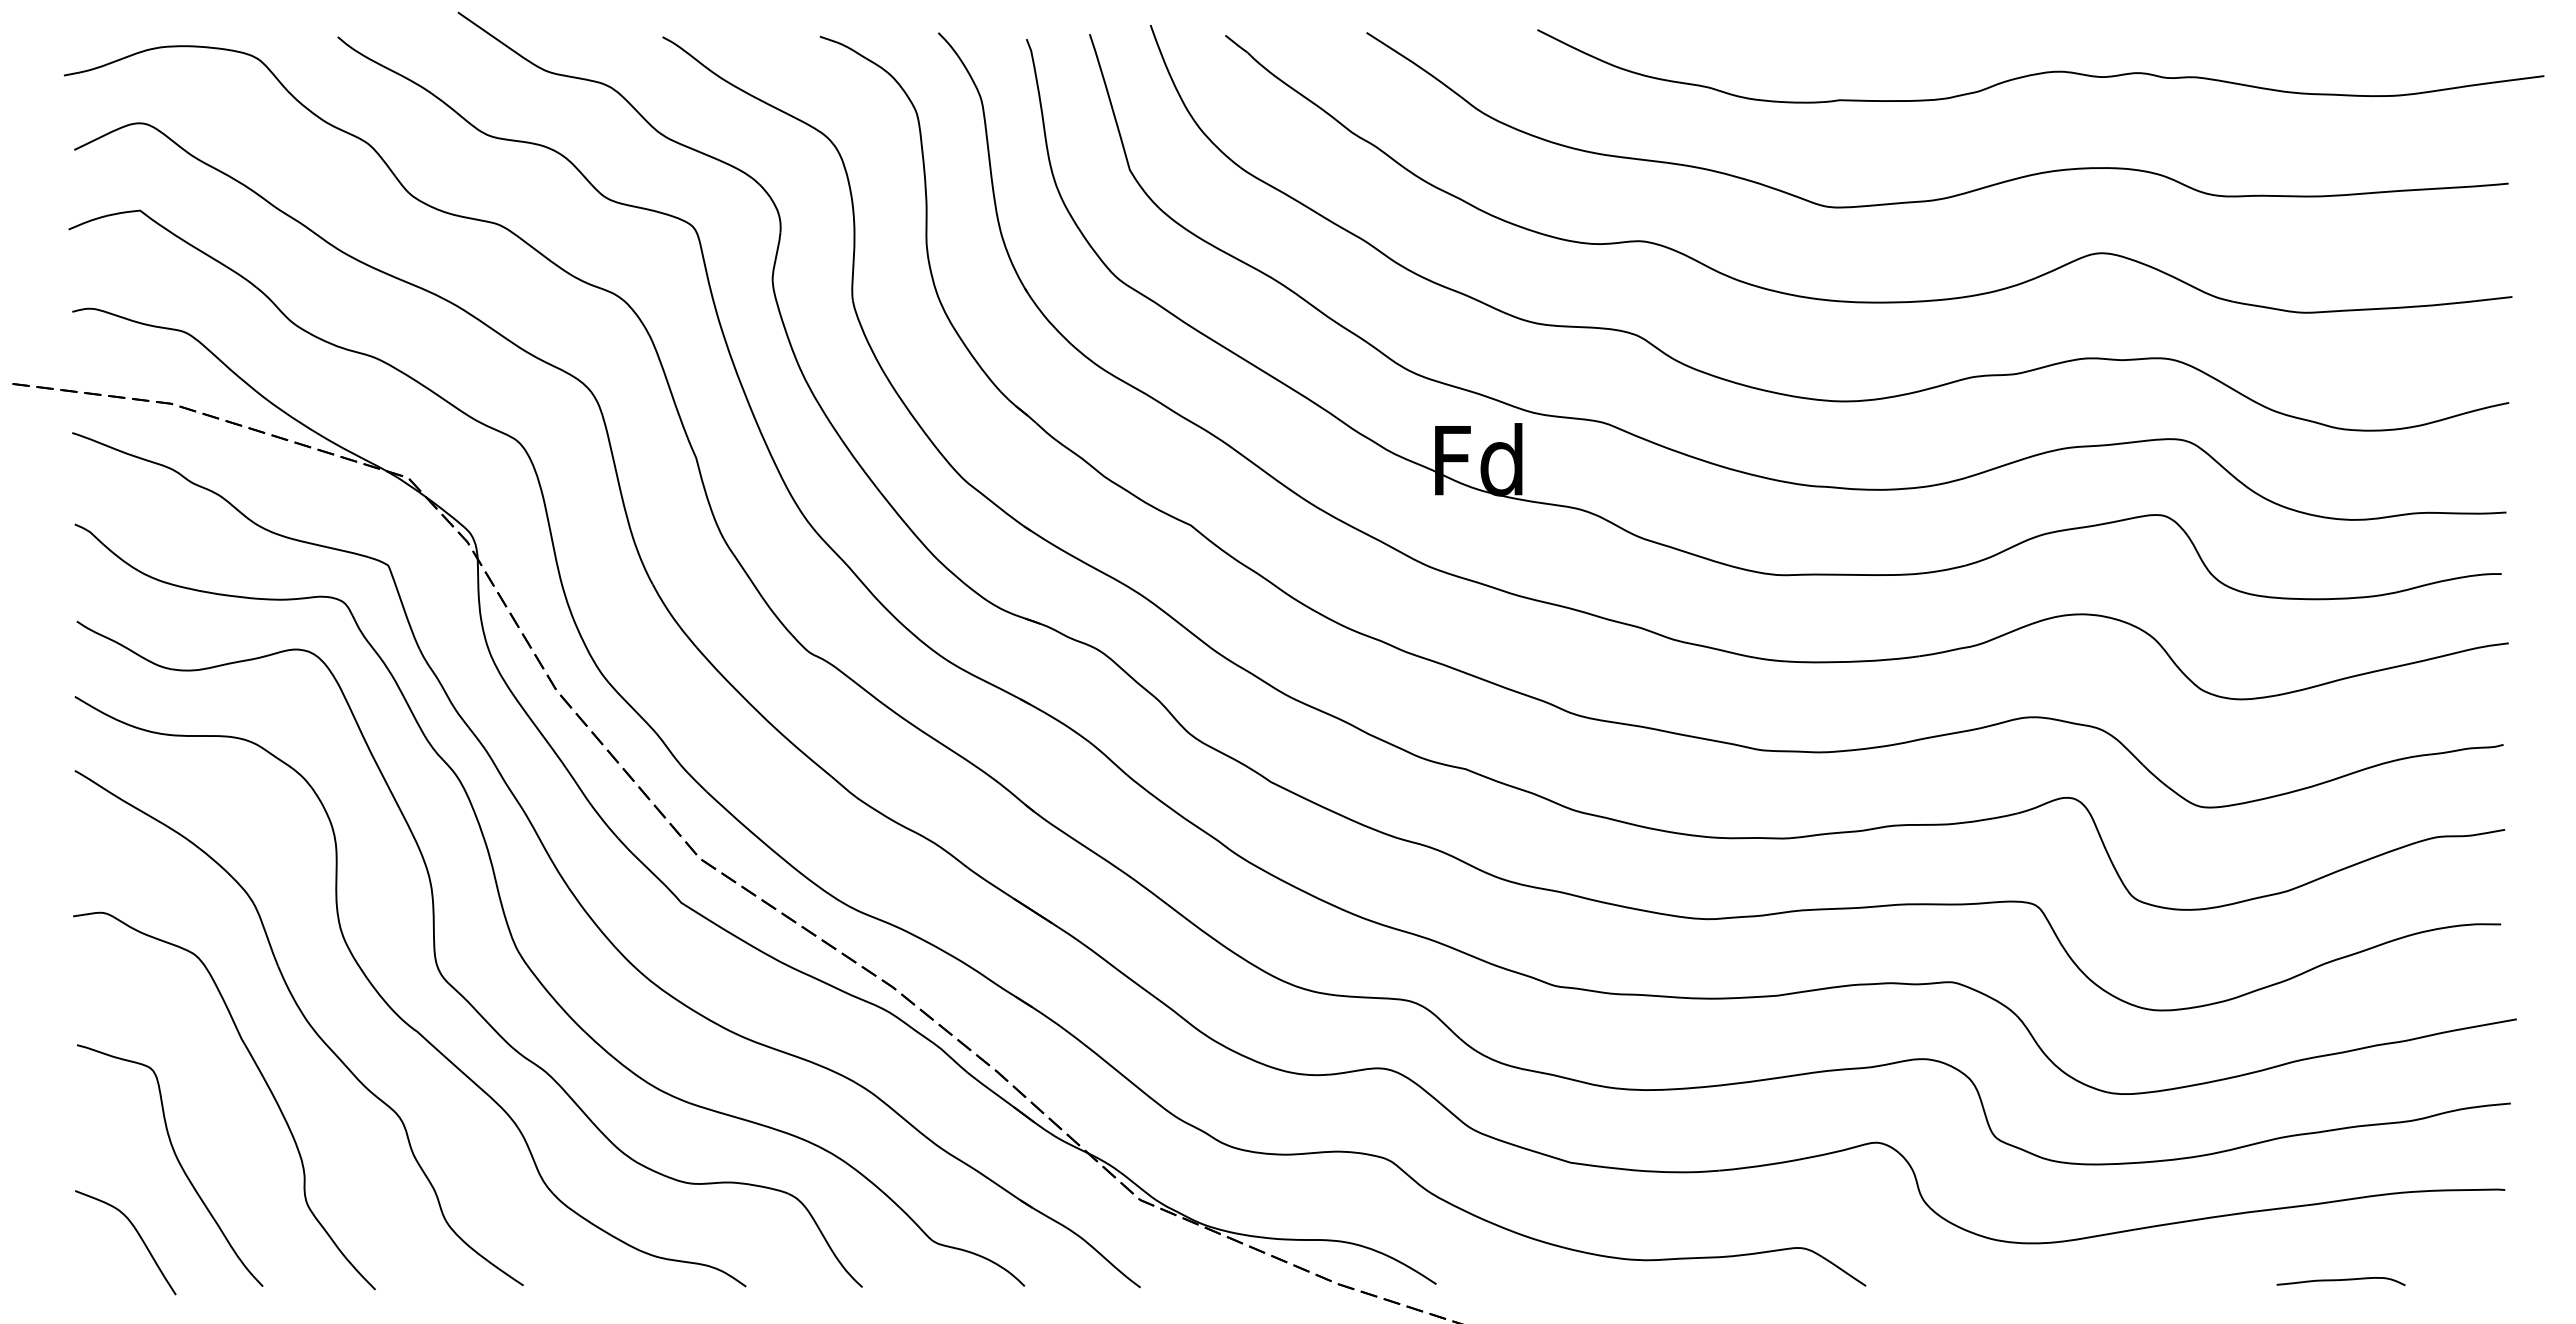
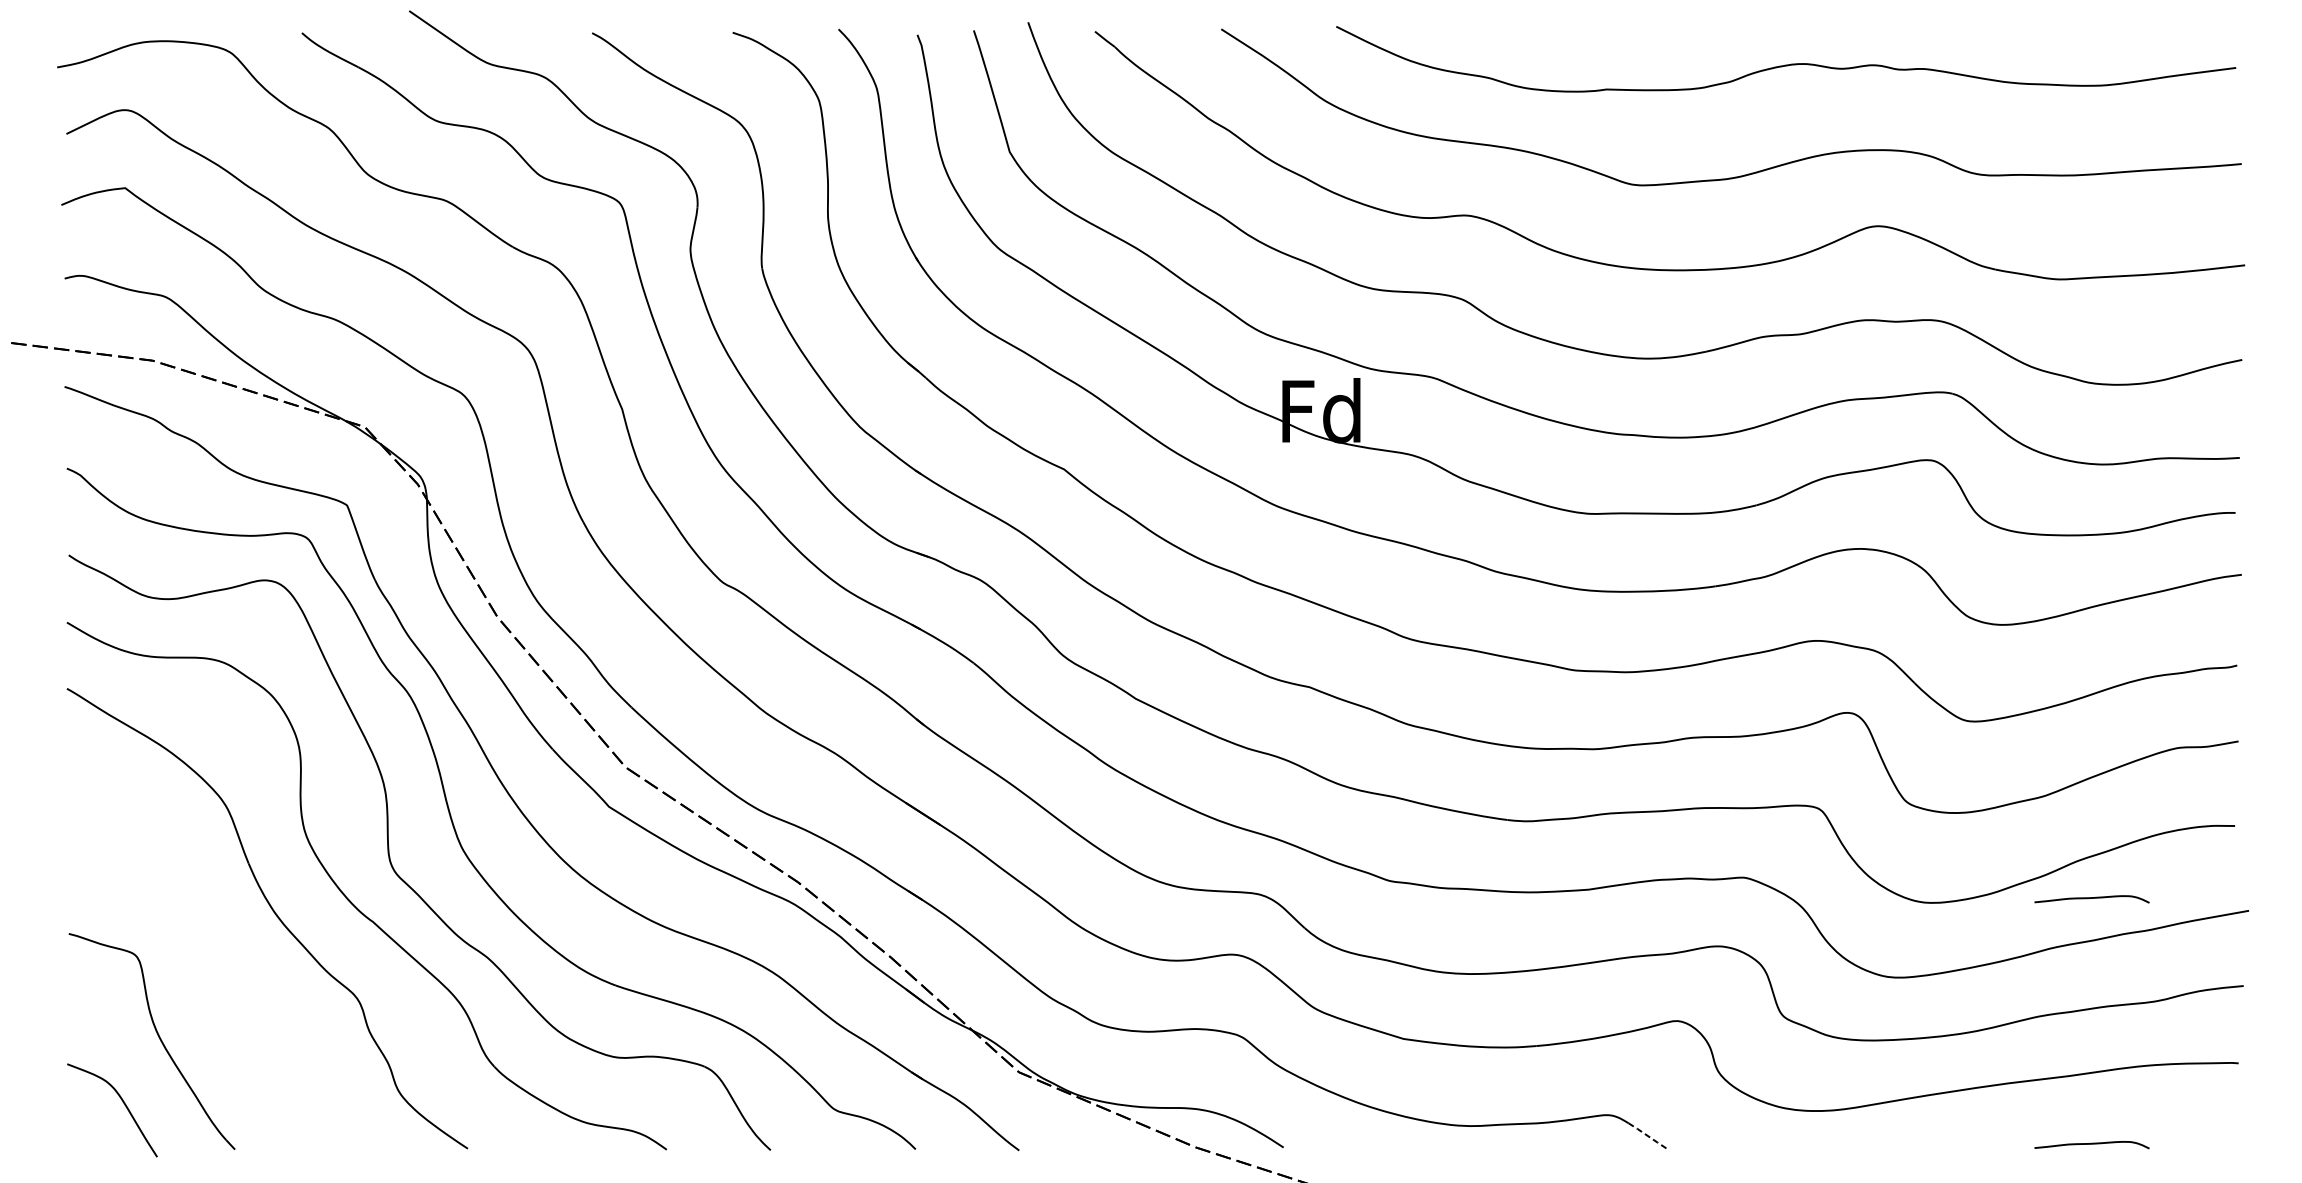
curve: (2040, 72) -> (1785, 64), moved
curve: (2340, 1005) -> (2091, 898), added
curve: (261, 1076) -> (233, 961), removed
line: (1844, 1271) -> (1648, 1136), solid -> dashed

